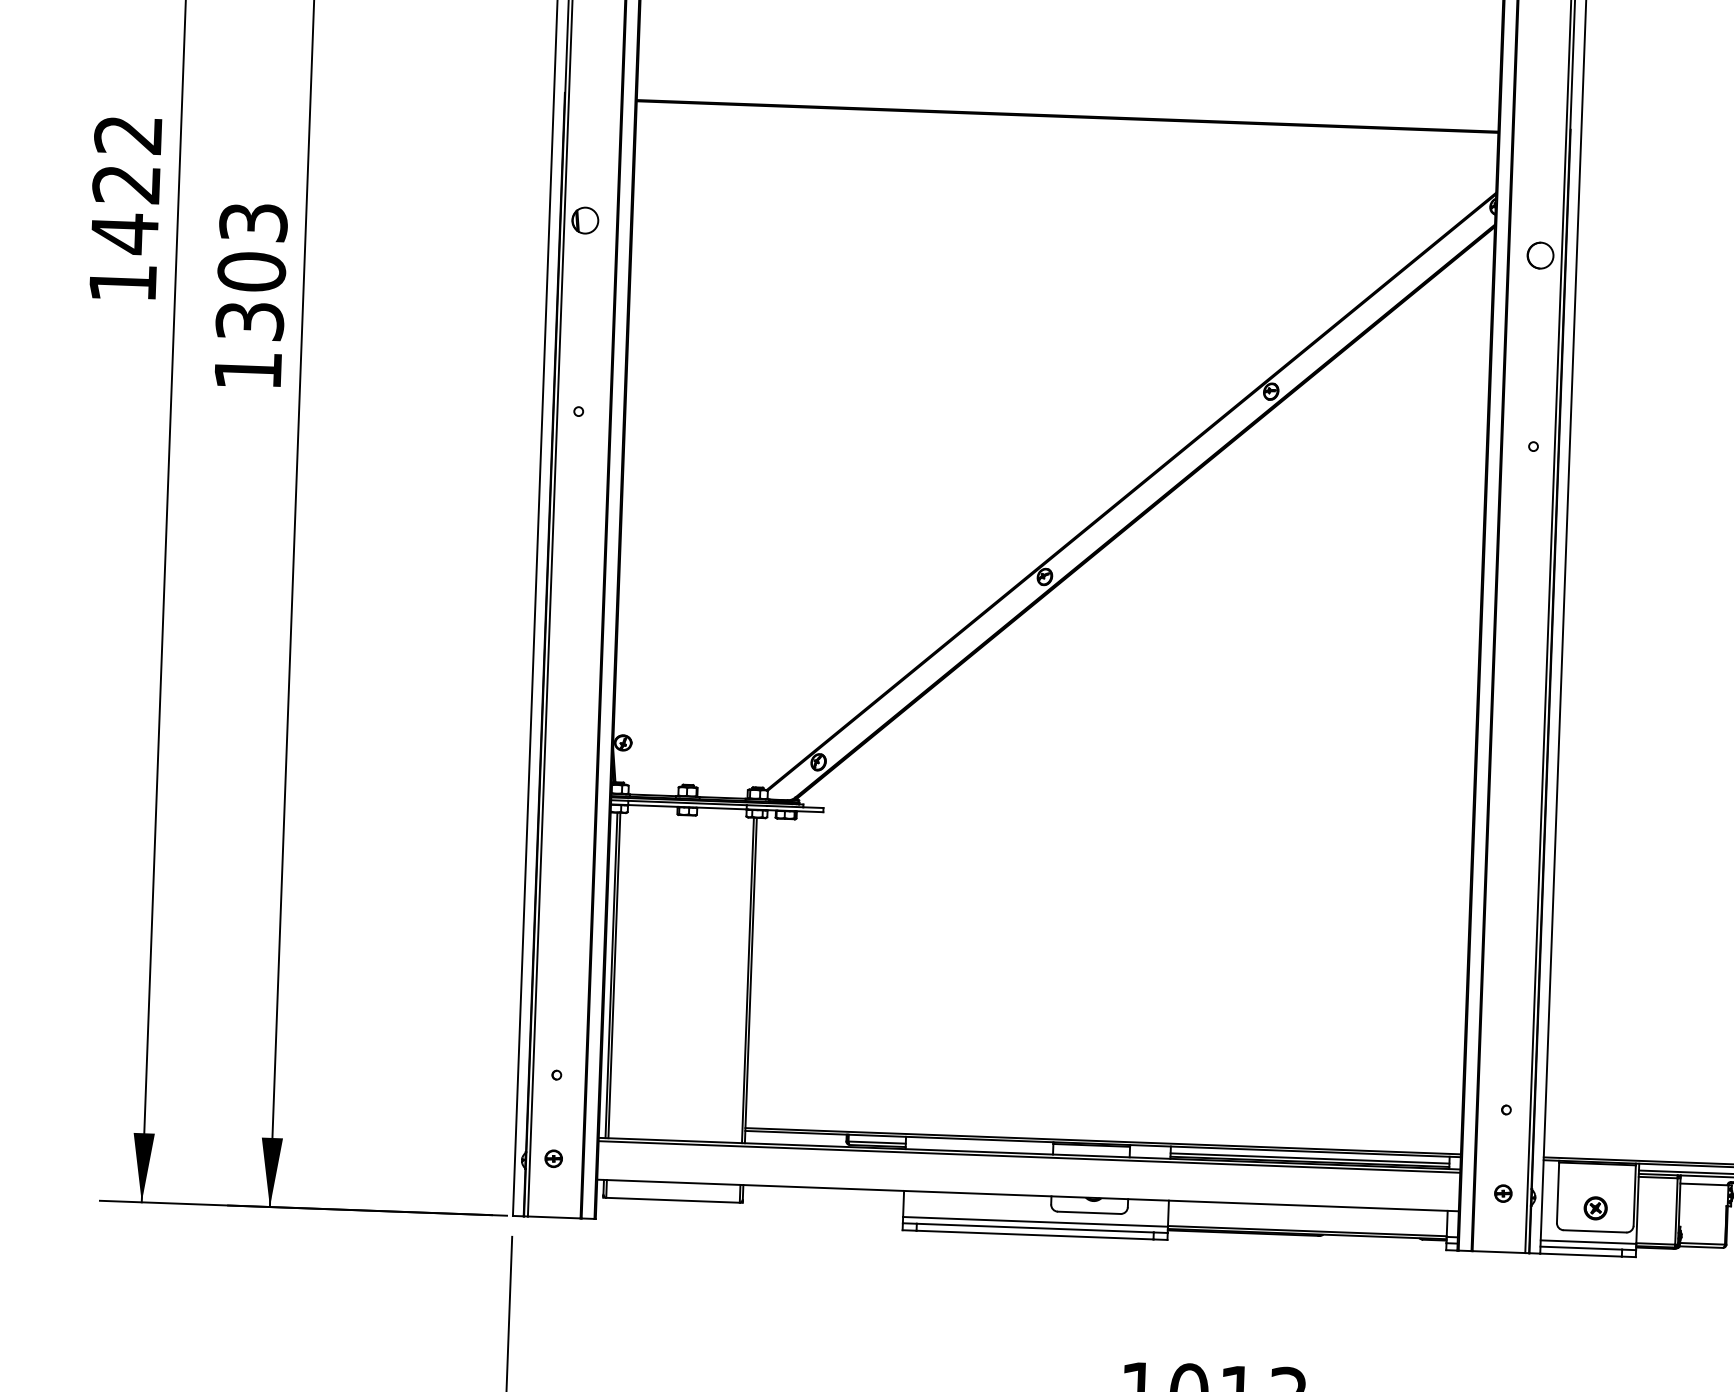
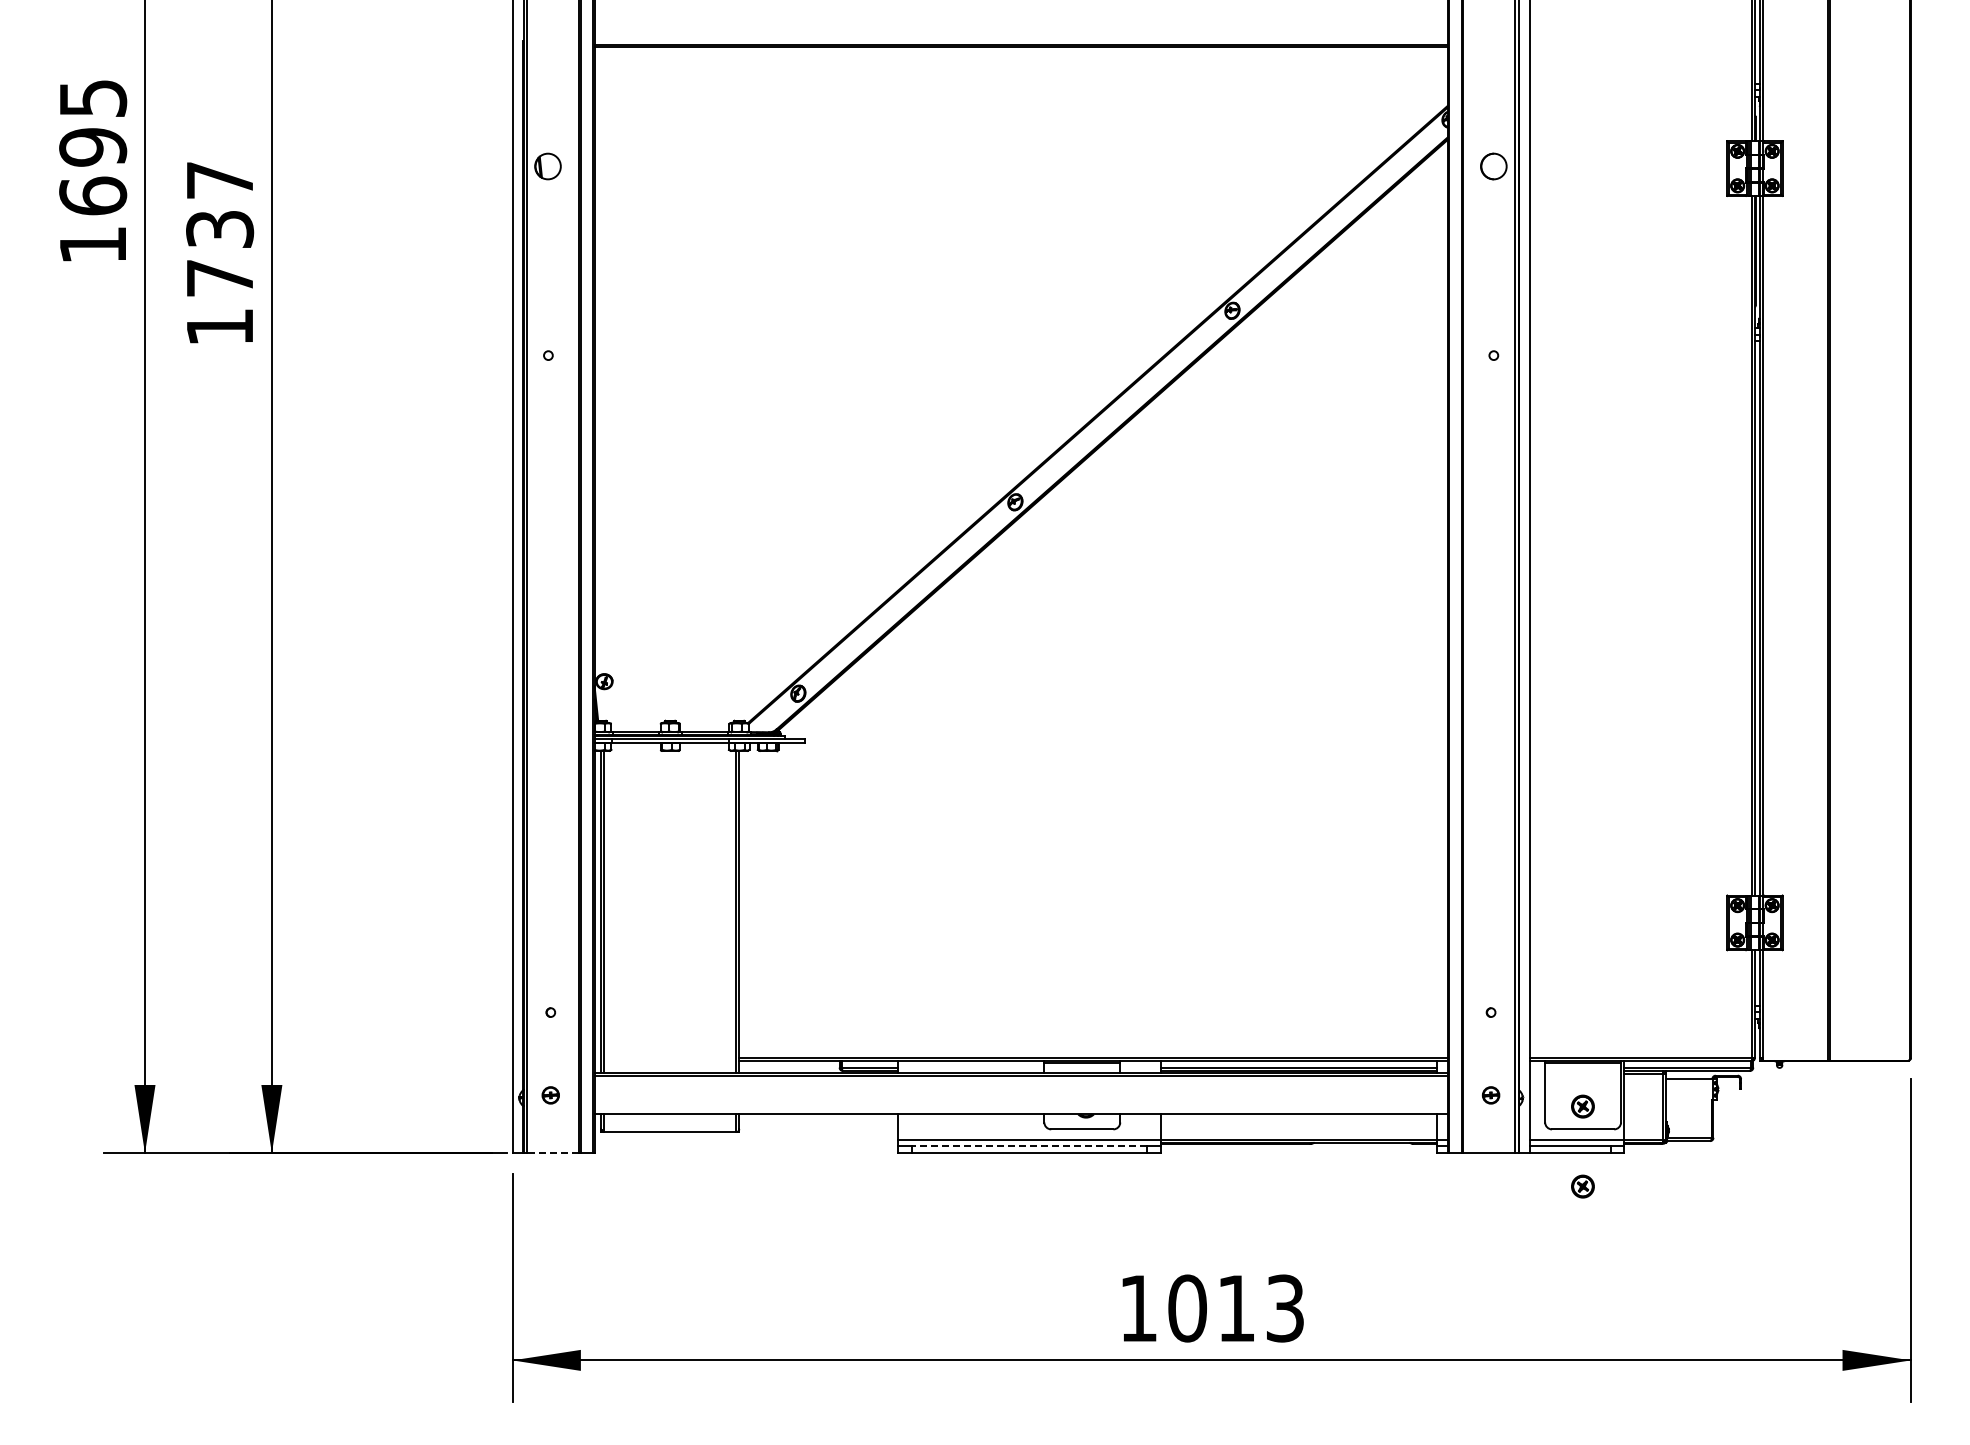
text: (126, 185) -> (93, 148), 1422 -> 1695
text: (252, 272) -> (220, 229), 1303 -> 1737
line: (553, 1217) -> (552, 1153), solid -> dashed
line: (1035, 1228) -> (1029, 1146), solid -> dashed
part: (1592, 1289) -> (1582, 1186), added

